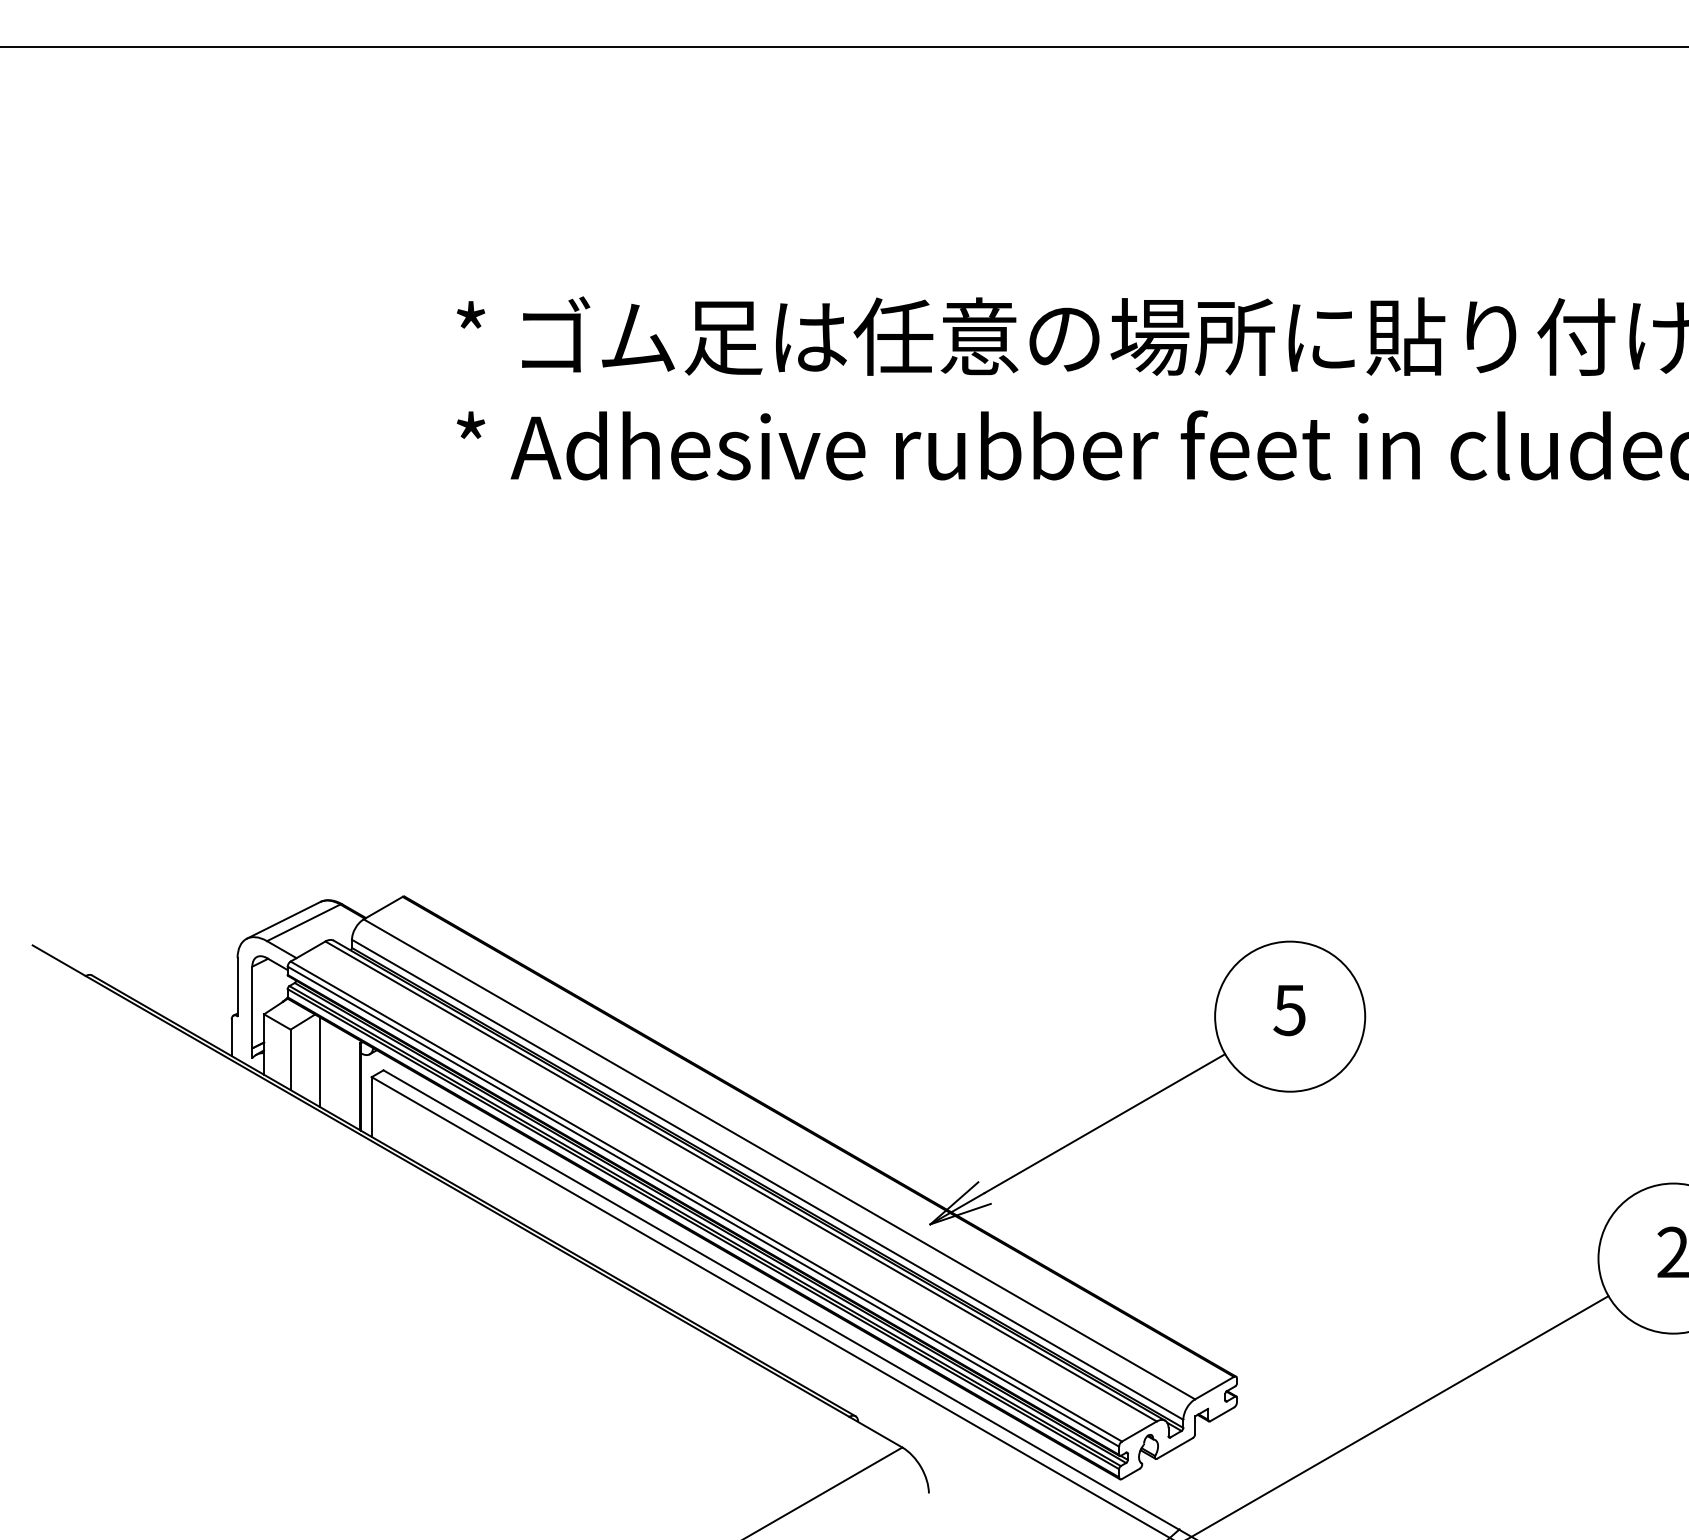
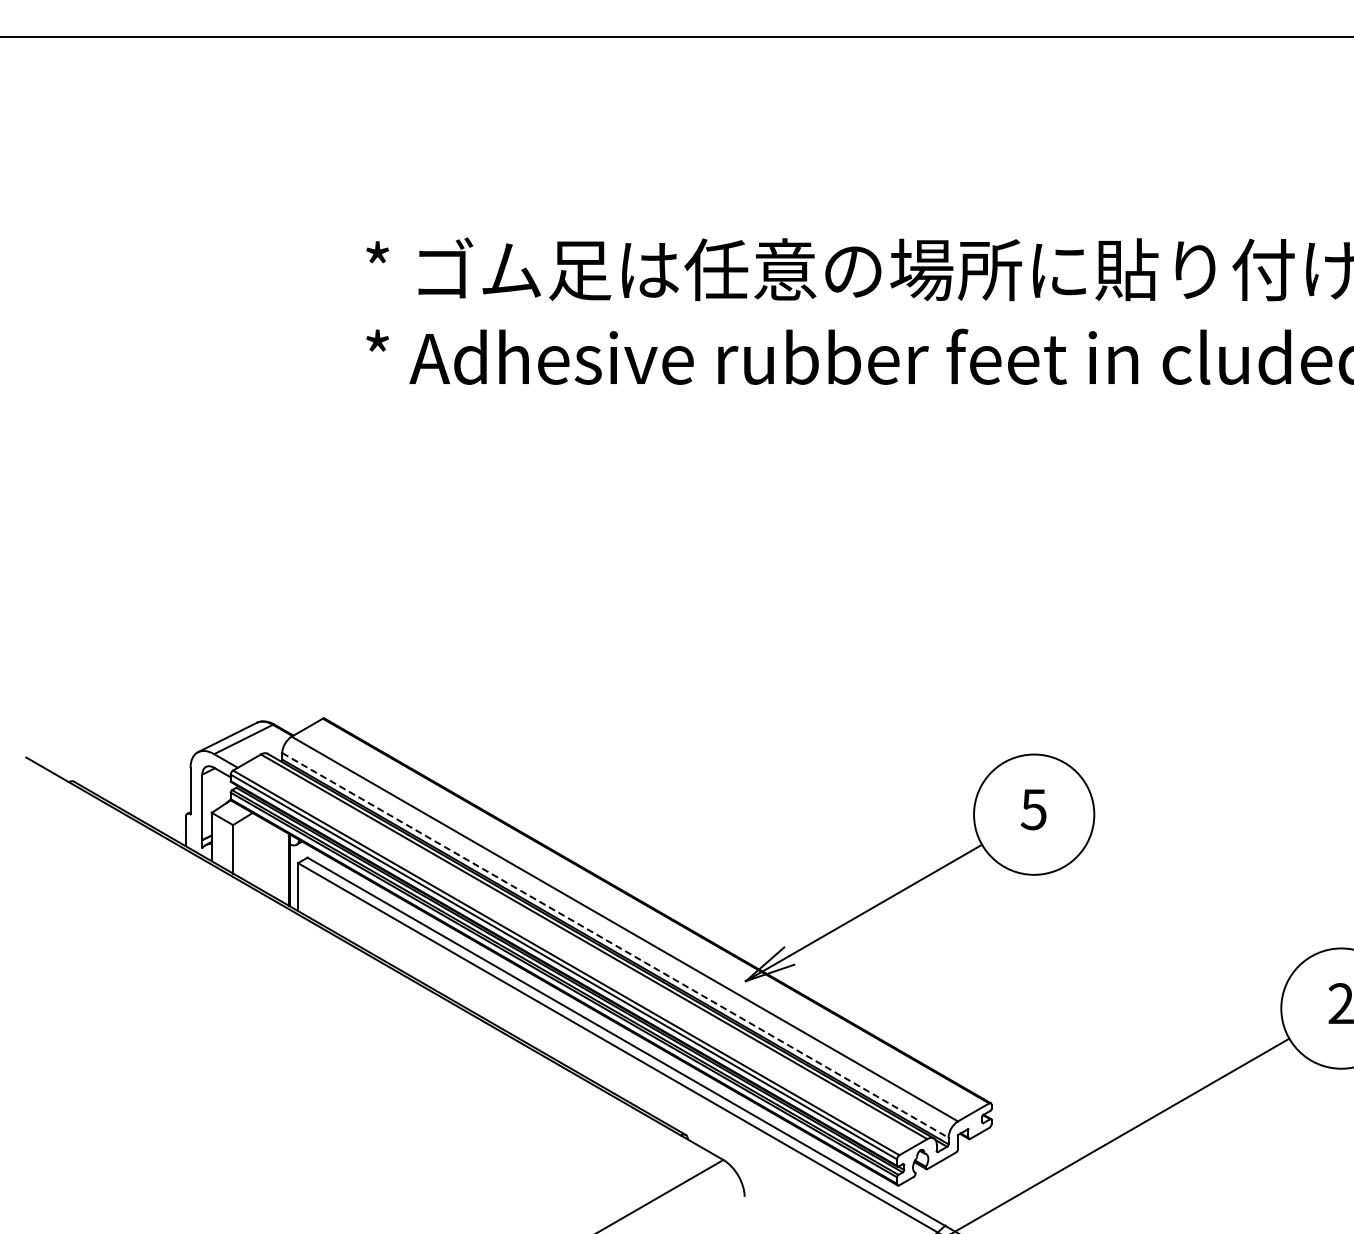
line: (319, 1062) -> (256, 851), removed
line: (767, 1179) -> (615, 945), solid -> dashed

